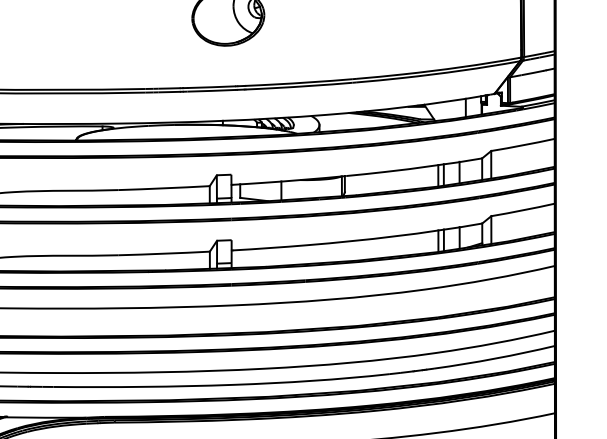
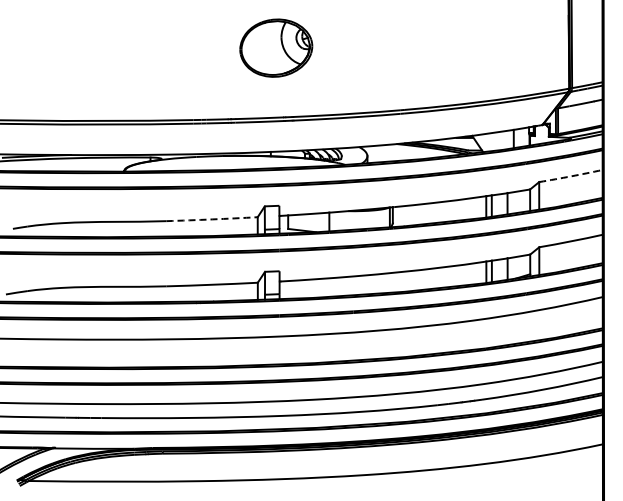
arc: (523, 145) -> (571, 176), solid -> dashed
arc: (164, 188) -> (212, 219), solid -> dashed

